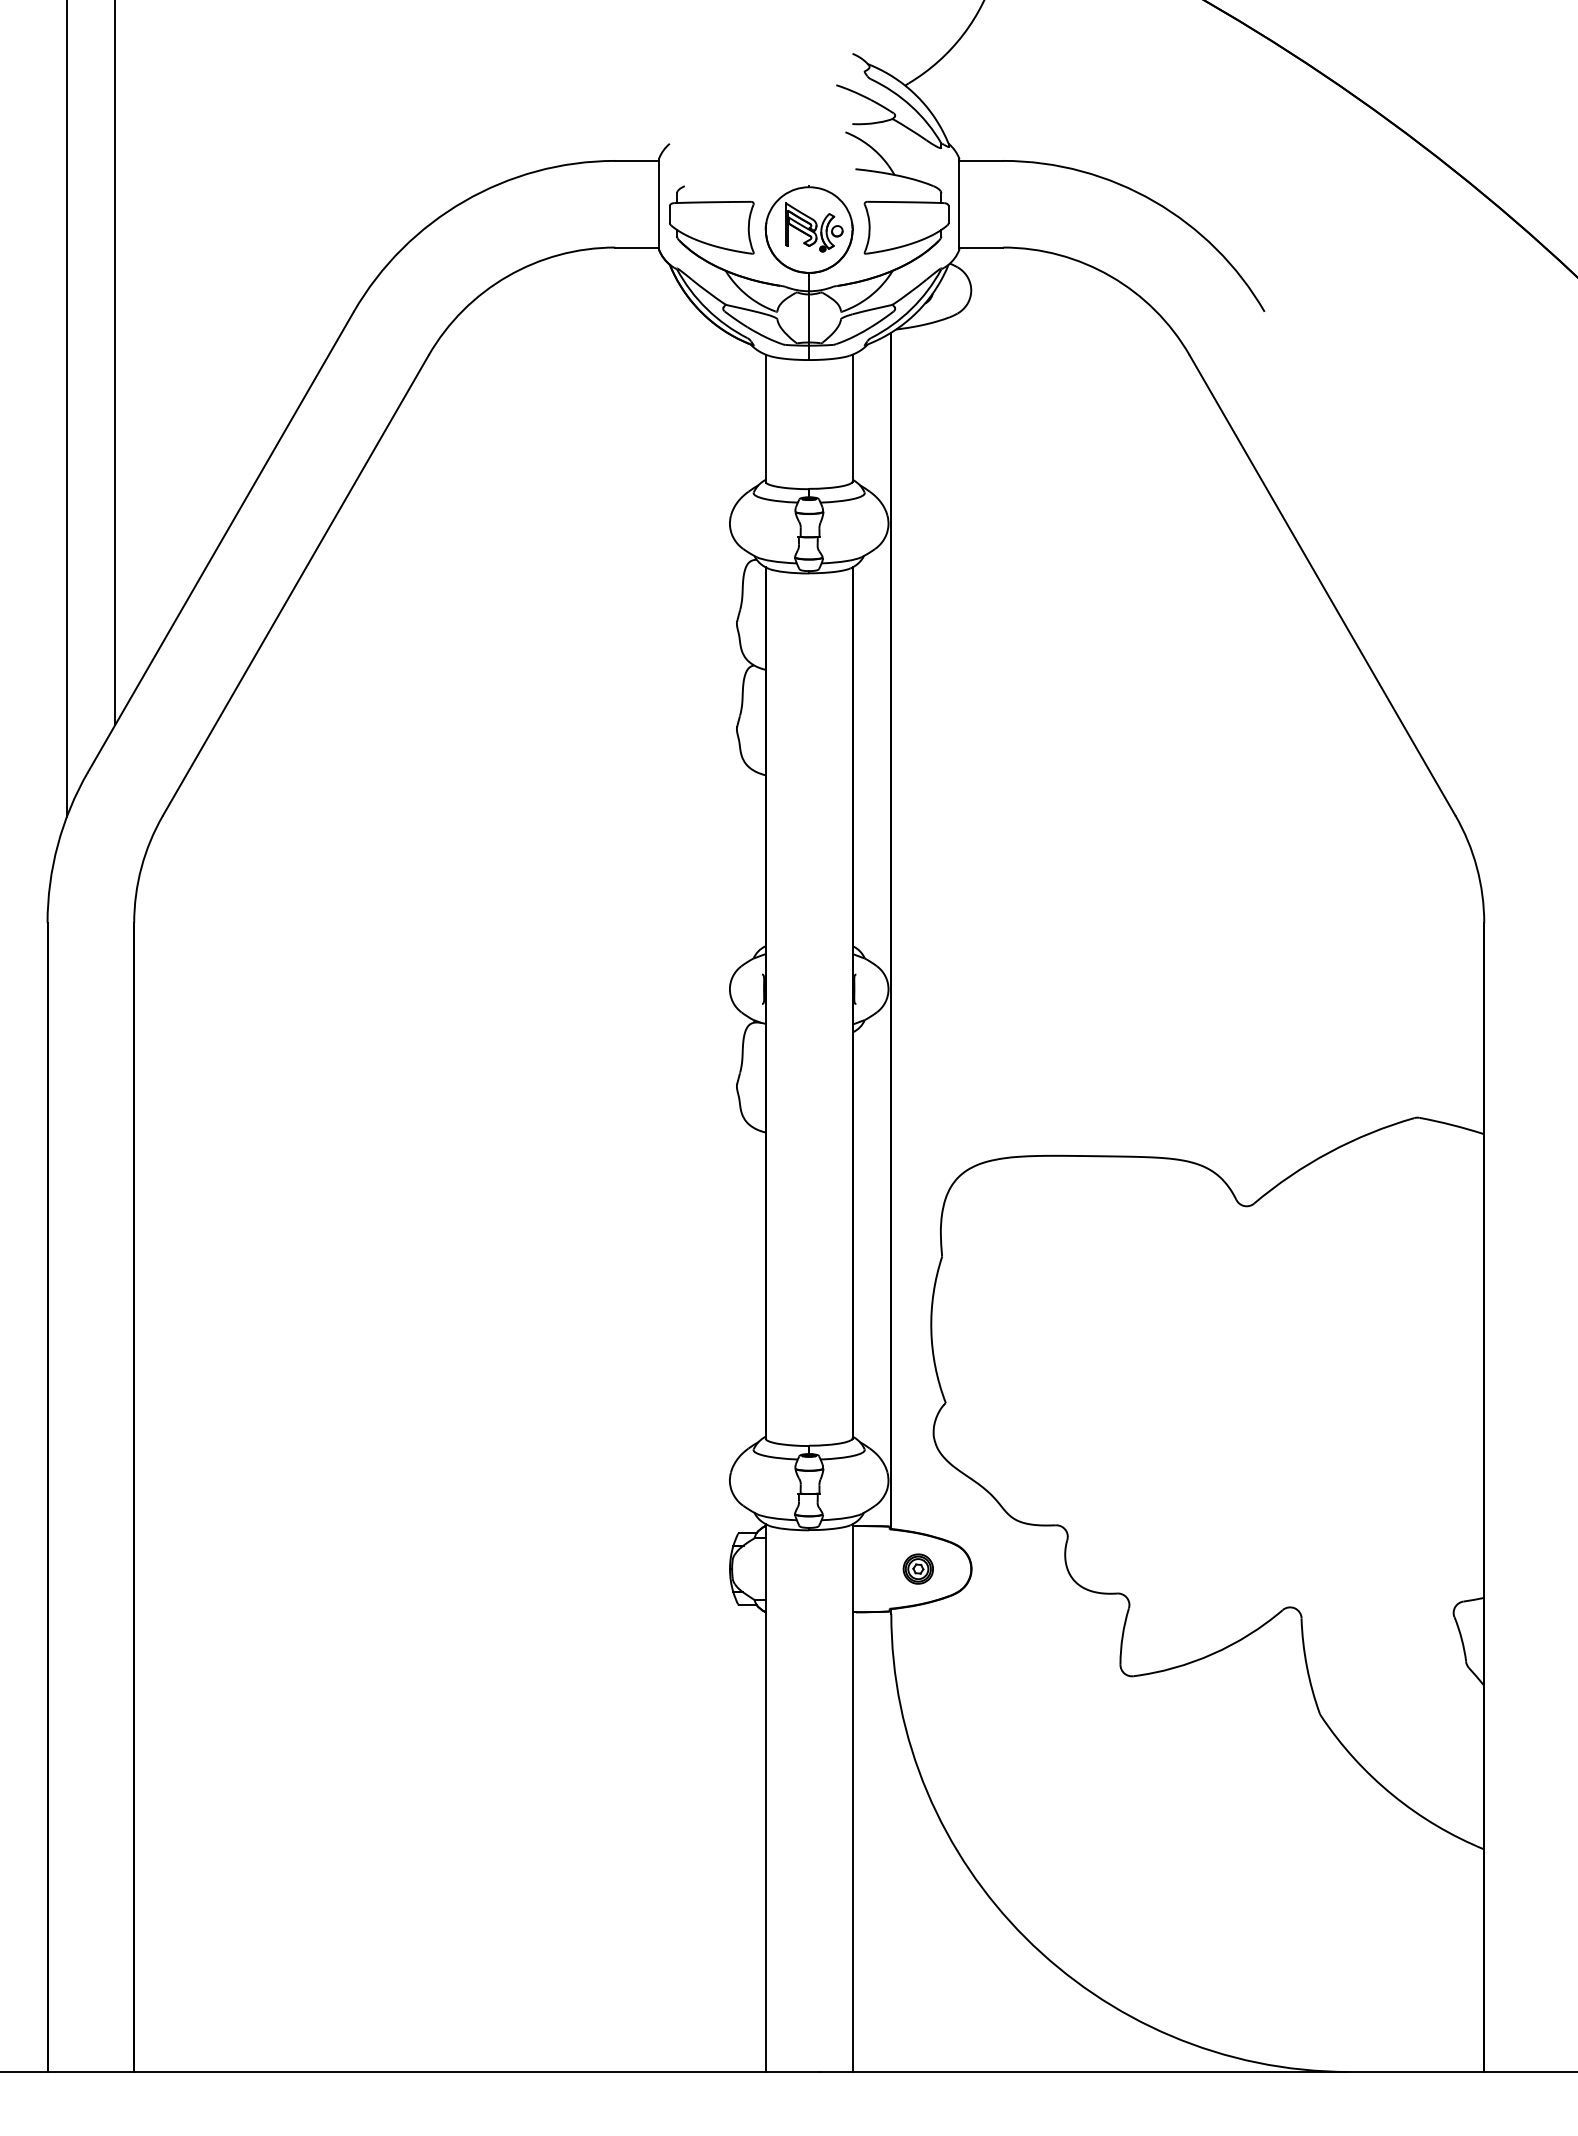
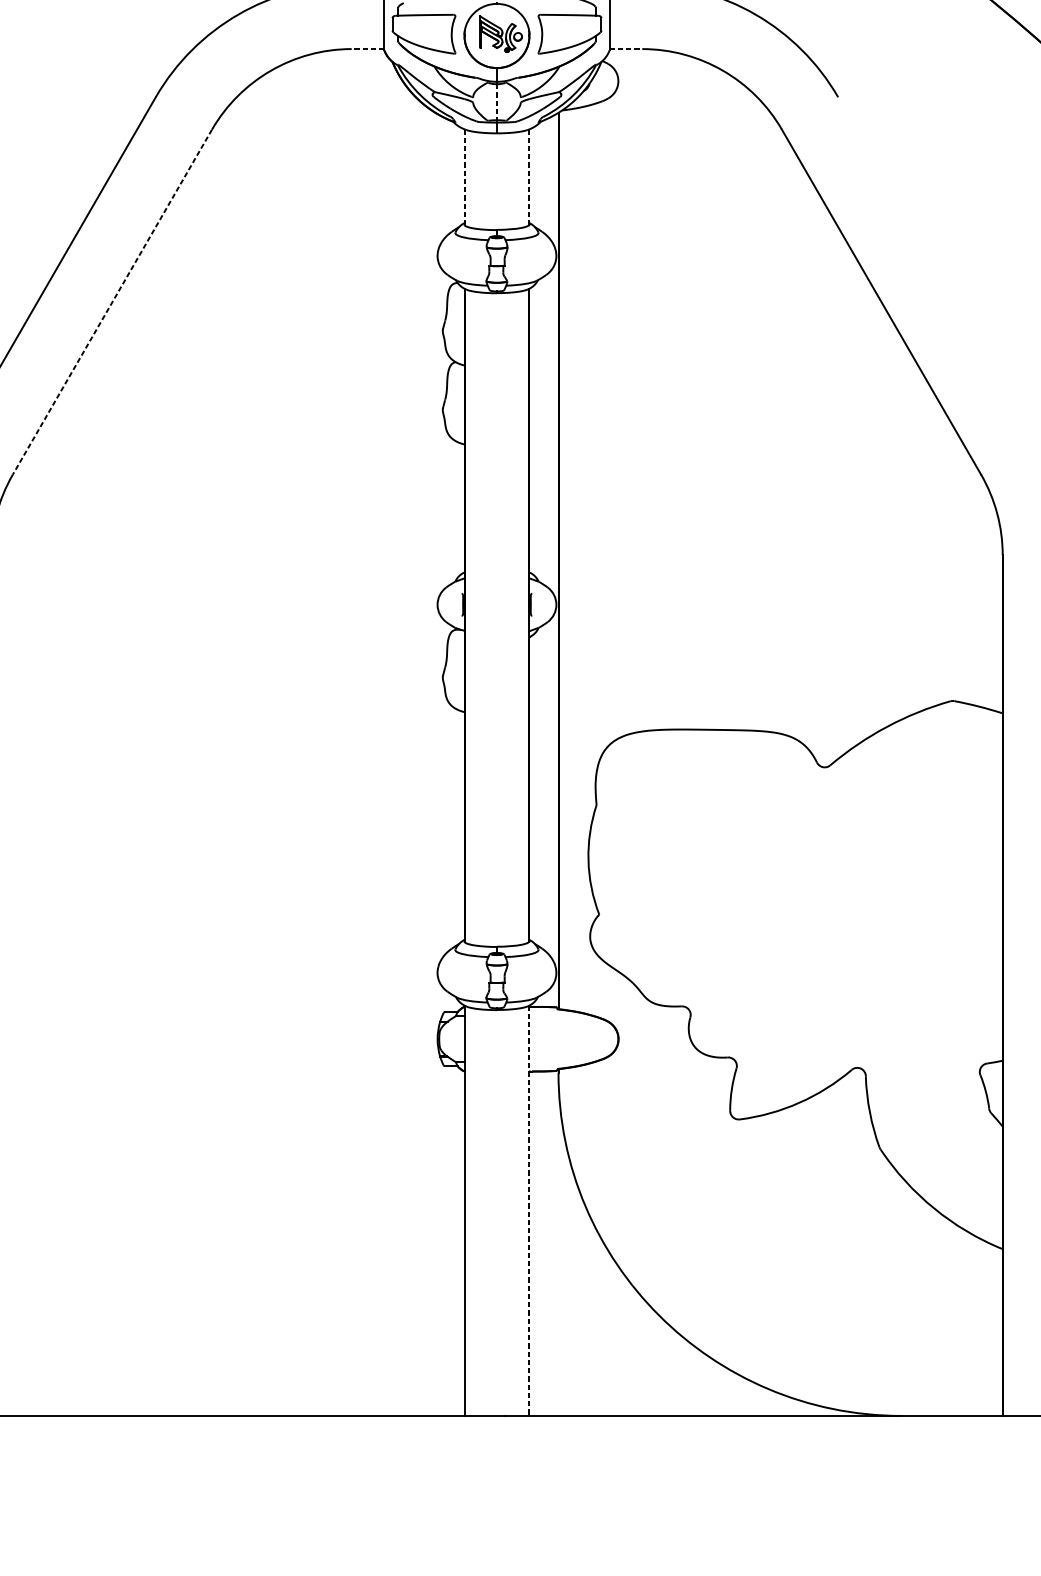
line: (637, 247) -> (368, 49), solid -> dashed
line: (981, 247) -> (626, 49), solid -> dashed
line: (809, 318) -> (497, 102), solid -> dashed
line: (765, 418) -> (464, 177), solid -> dashed
line: (852, 418) -> (529, 177), solid -> dashed
line: (295, 585) -> (112, 302), solid -> dashed
part: (917, 1568) -> (578, 1038), removed
line: (852, 1798) -> (529, 1211), solid -> dashed

